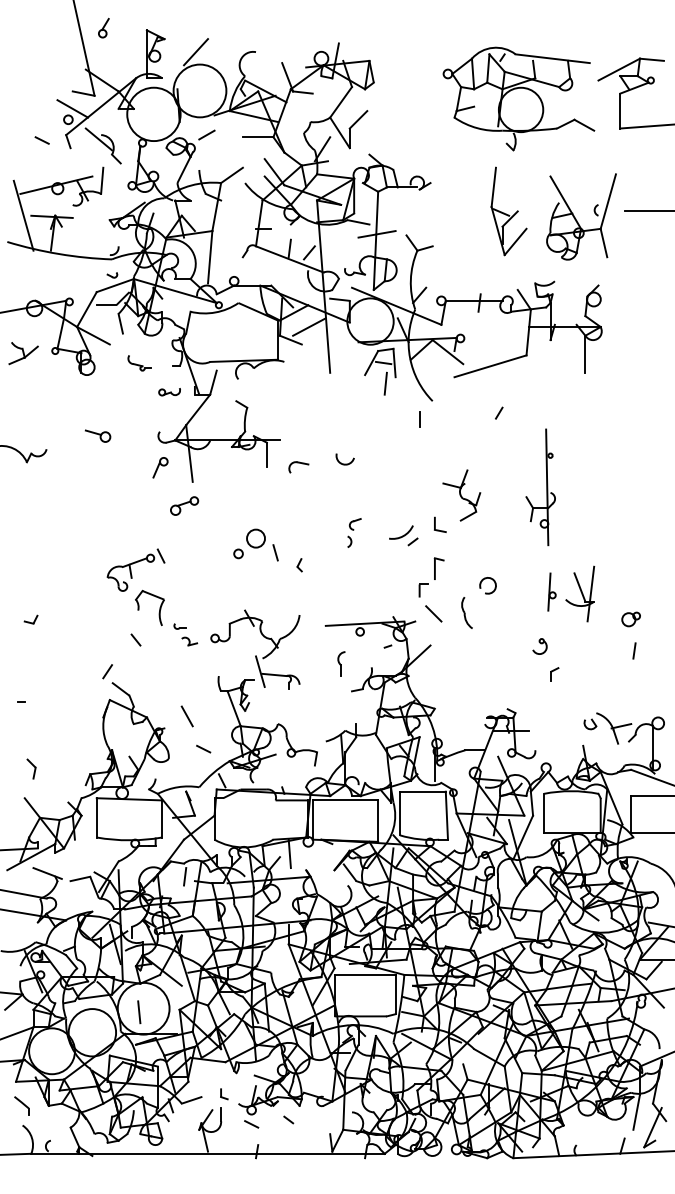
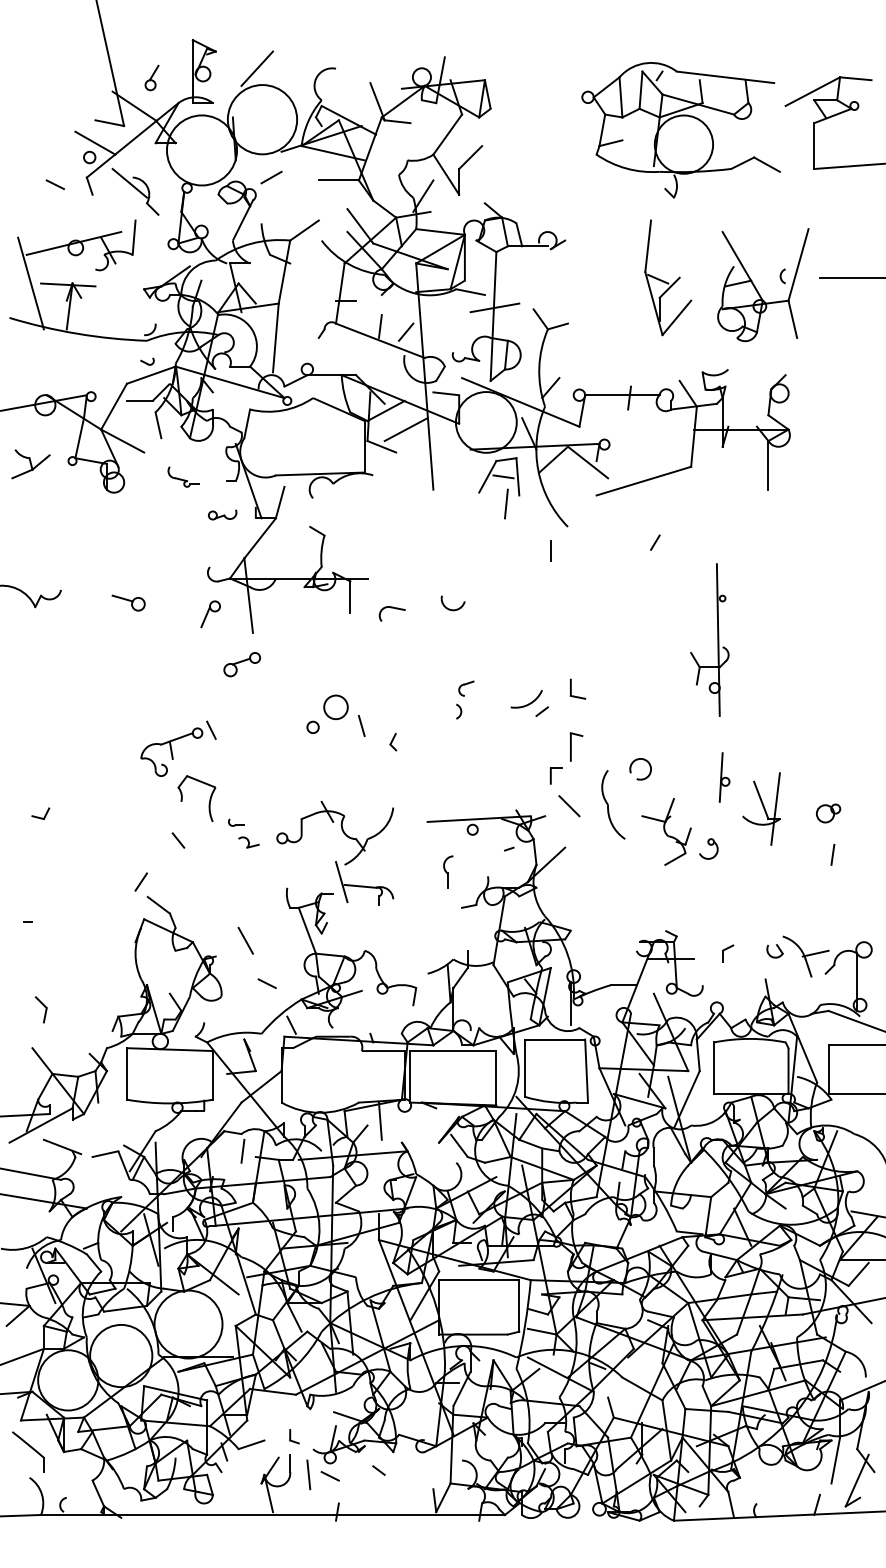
part: (103, 27) -> (151, 77), moved
part: (97, 435) -> (127, 602), moved
part: (461, 495) -> (666, 831), moved
part: (580, 593) -> (762, 808), moved
part: (466, 612) -> (612, 804), size x1.67
part: (554, 674) -> (727, 954), moved
line: (139, 1012) -> (309, 1475), moved
part: (21, 1105) -> (28, 1451), size x1.67

